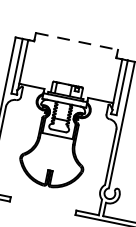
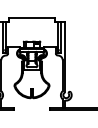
line: (77, 41) -> (32, 17), dashed -> solid

